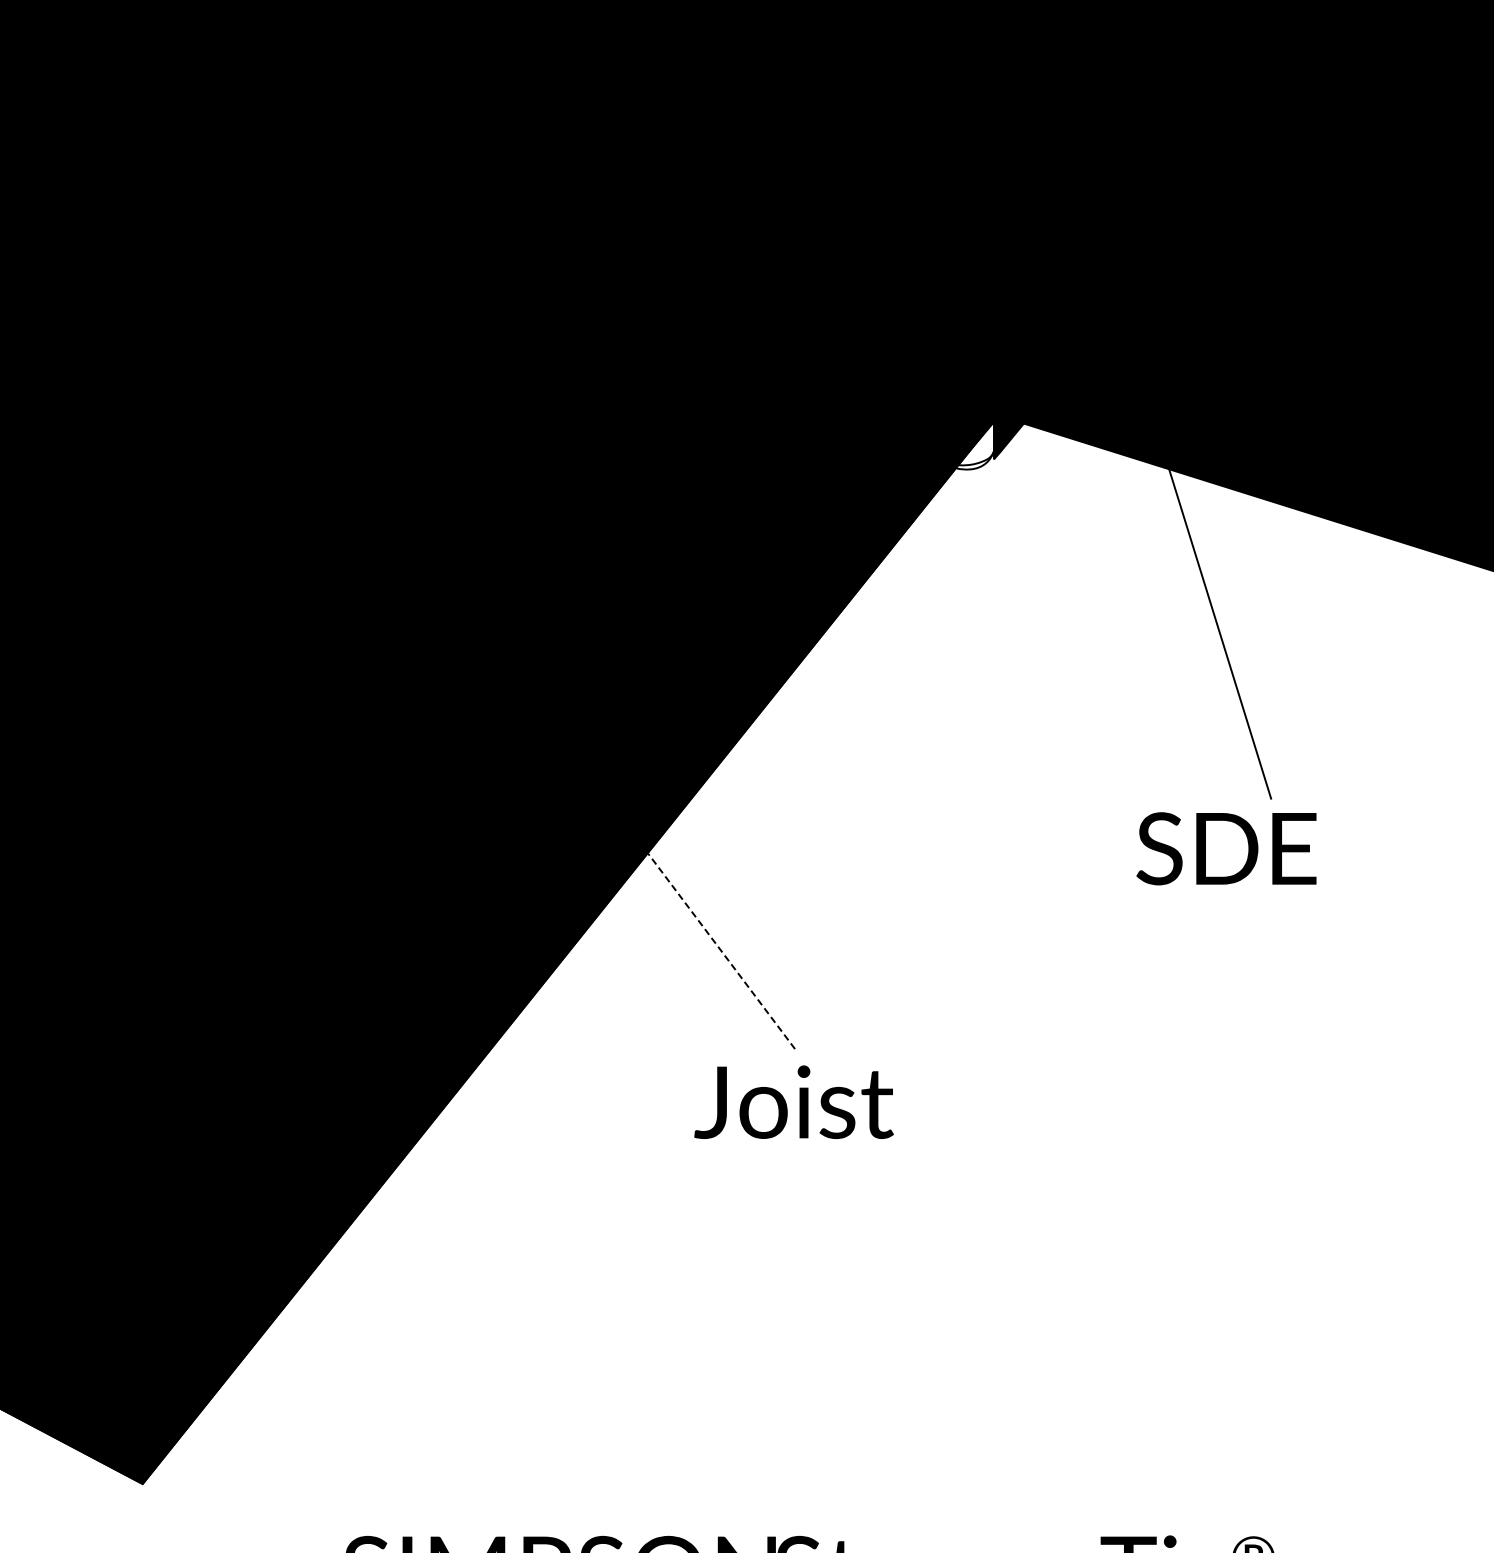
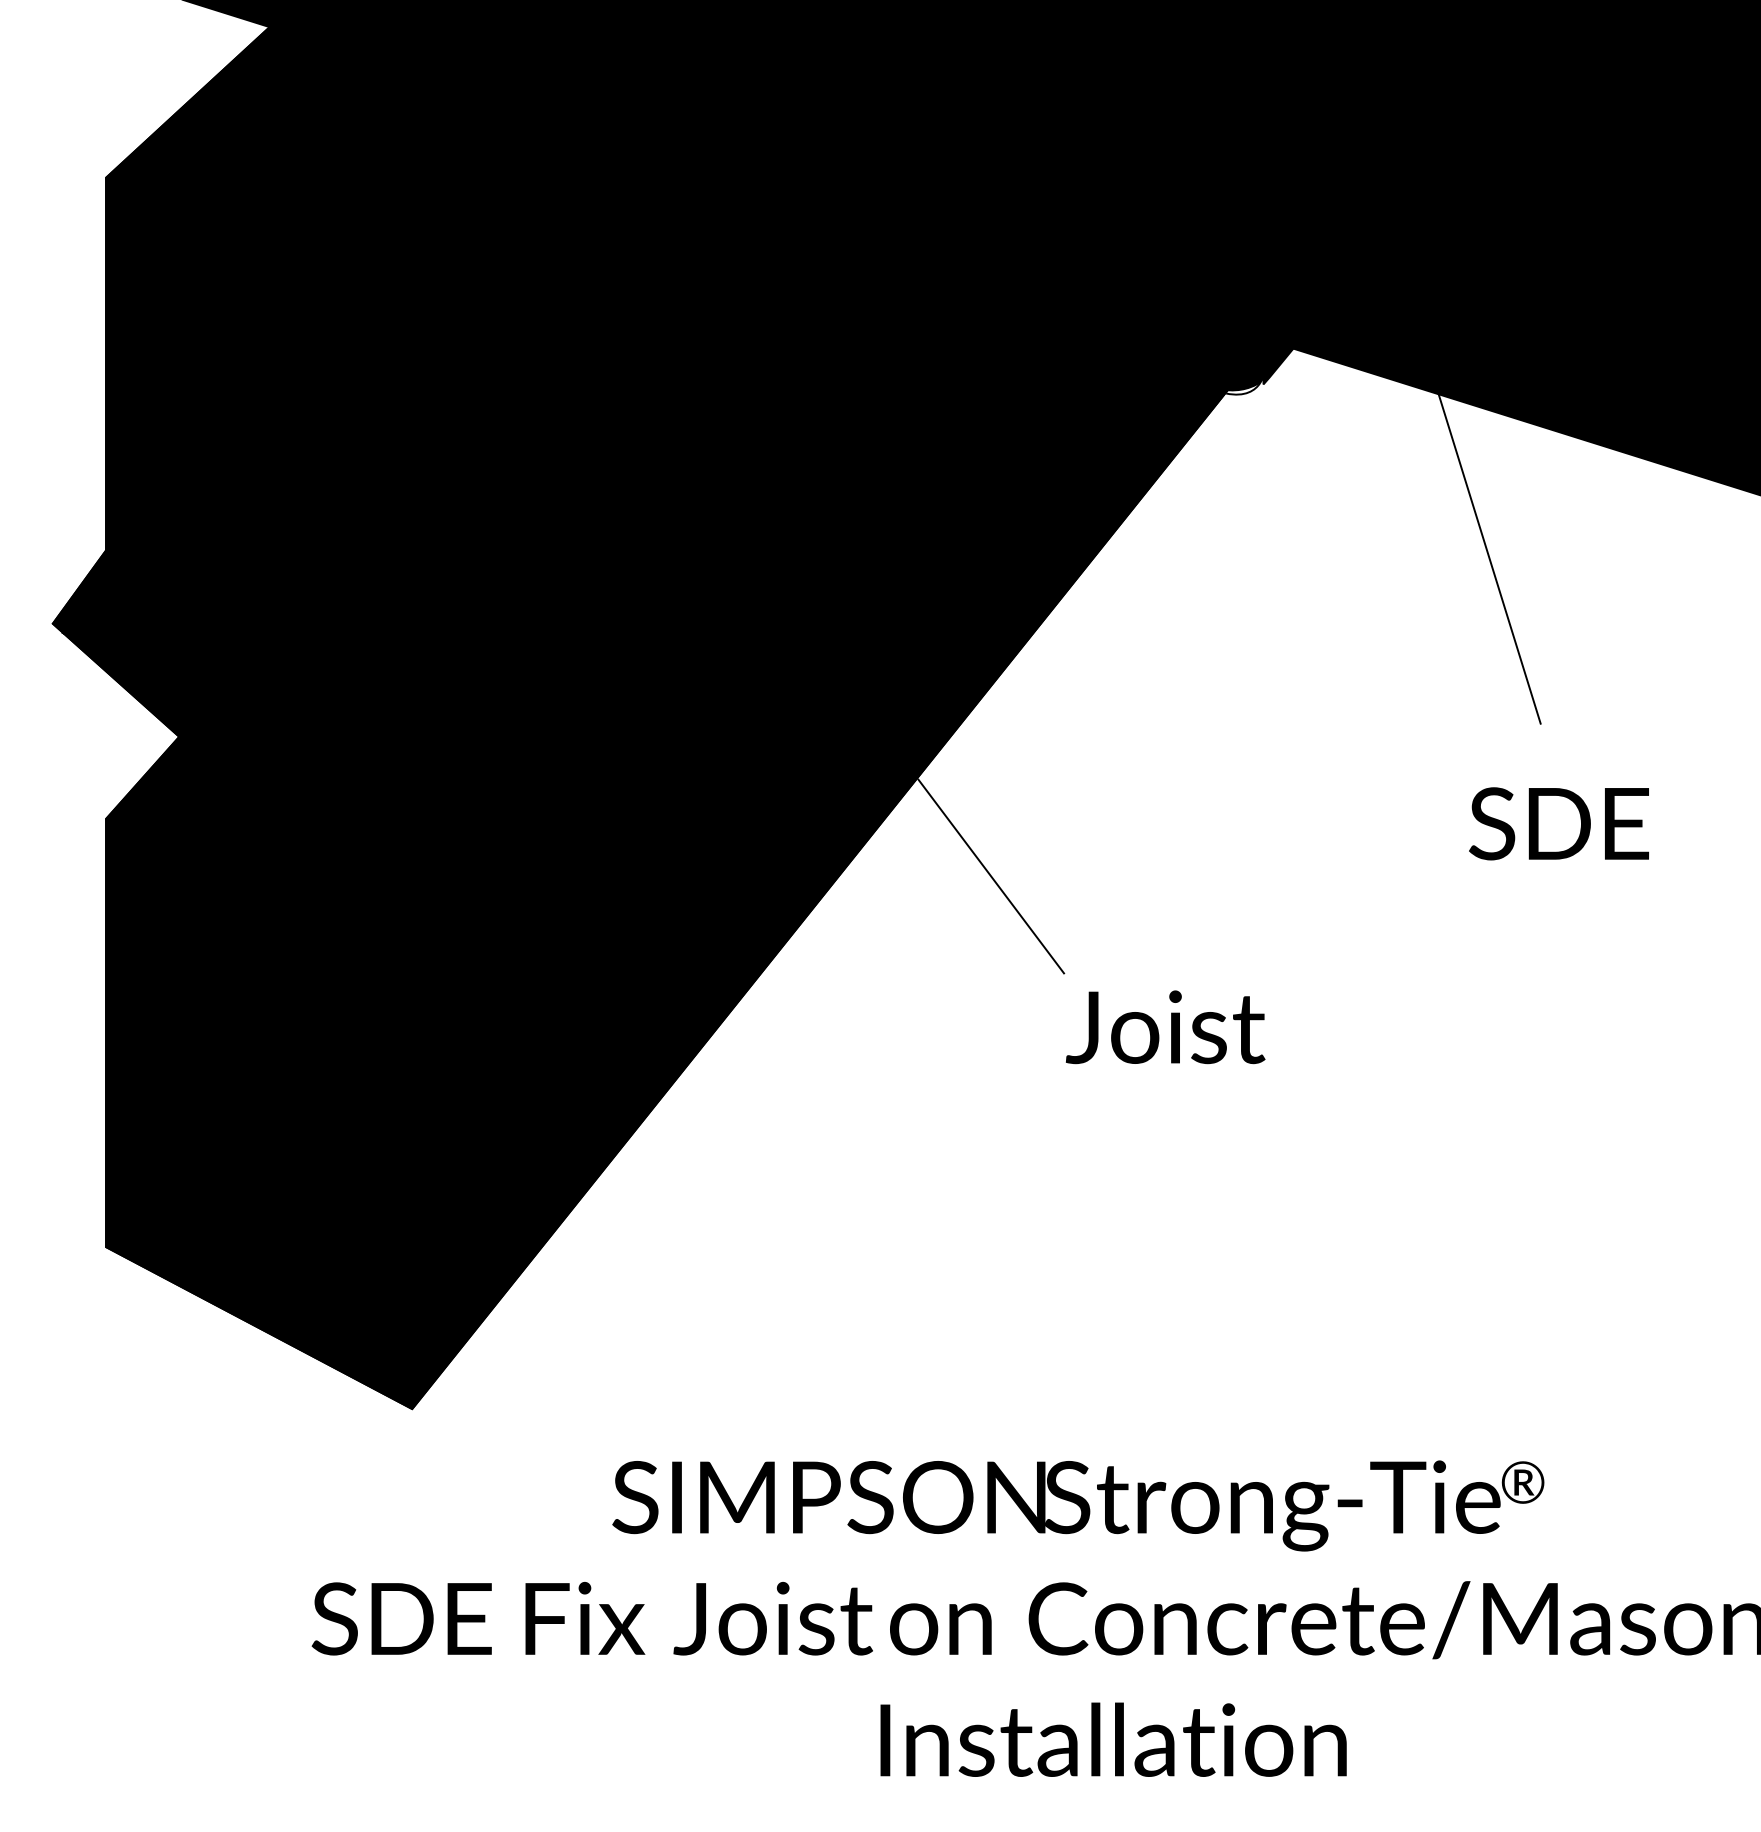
fill: (976, 443) -> (1246, 368), added
text: (1225, 848) -> (1558, 823), moved
line: (720, 951) -> (990, 876), dashed -> solid
text: (793, 1102) -> (1165, 1027), moved

